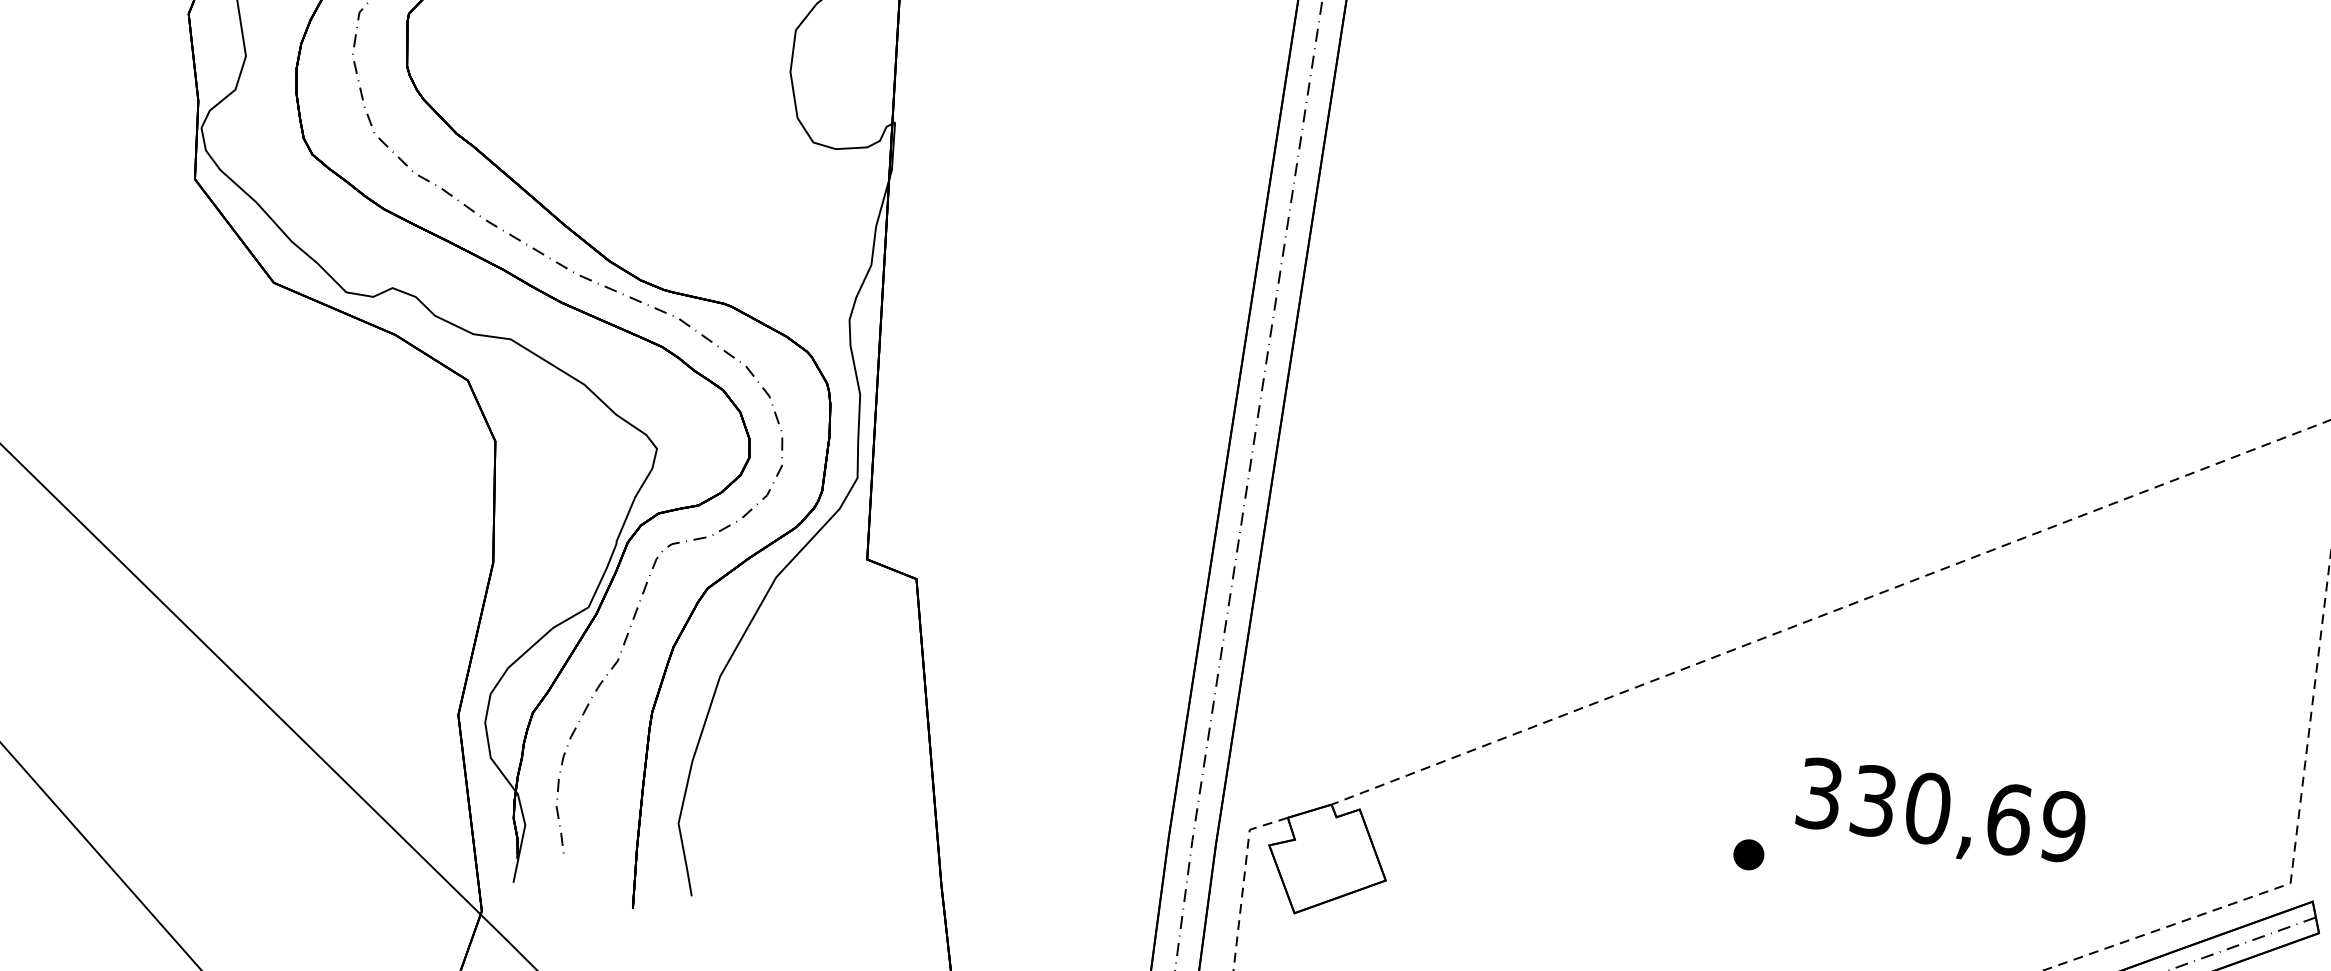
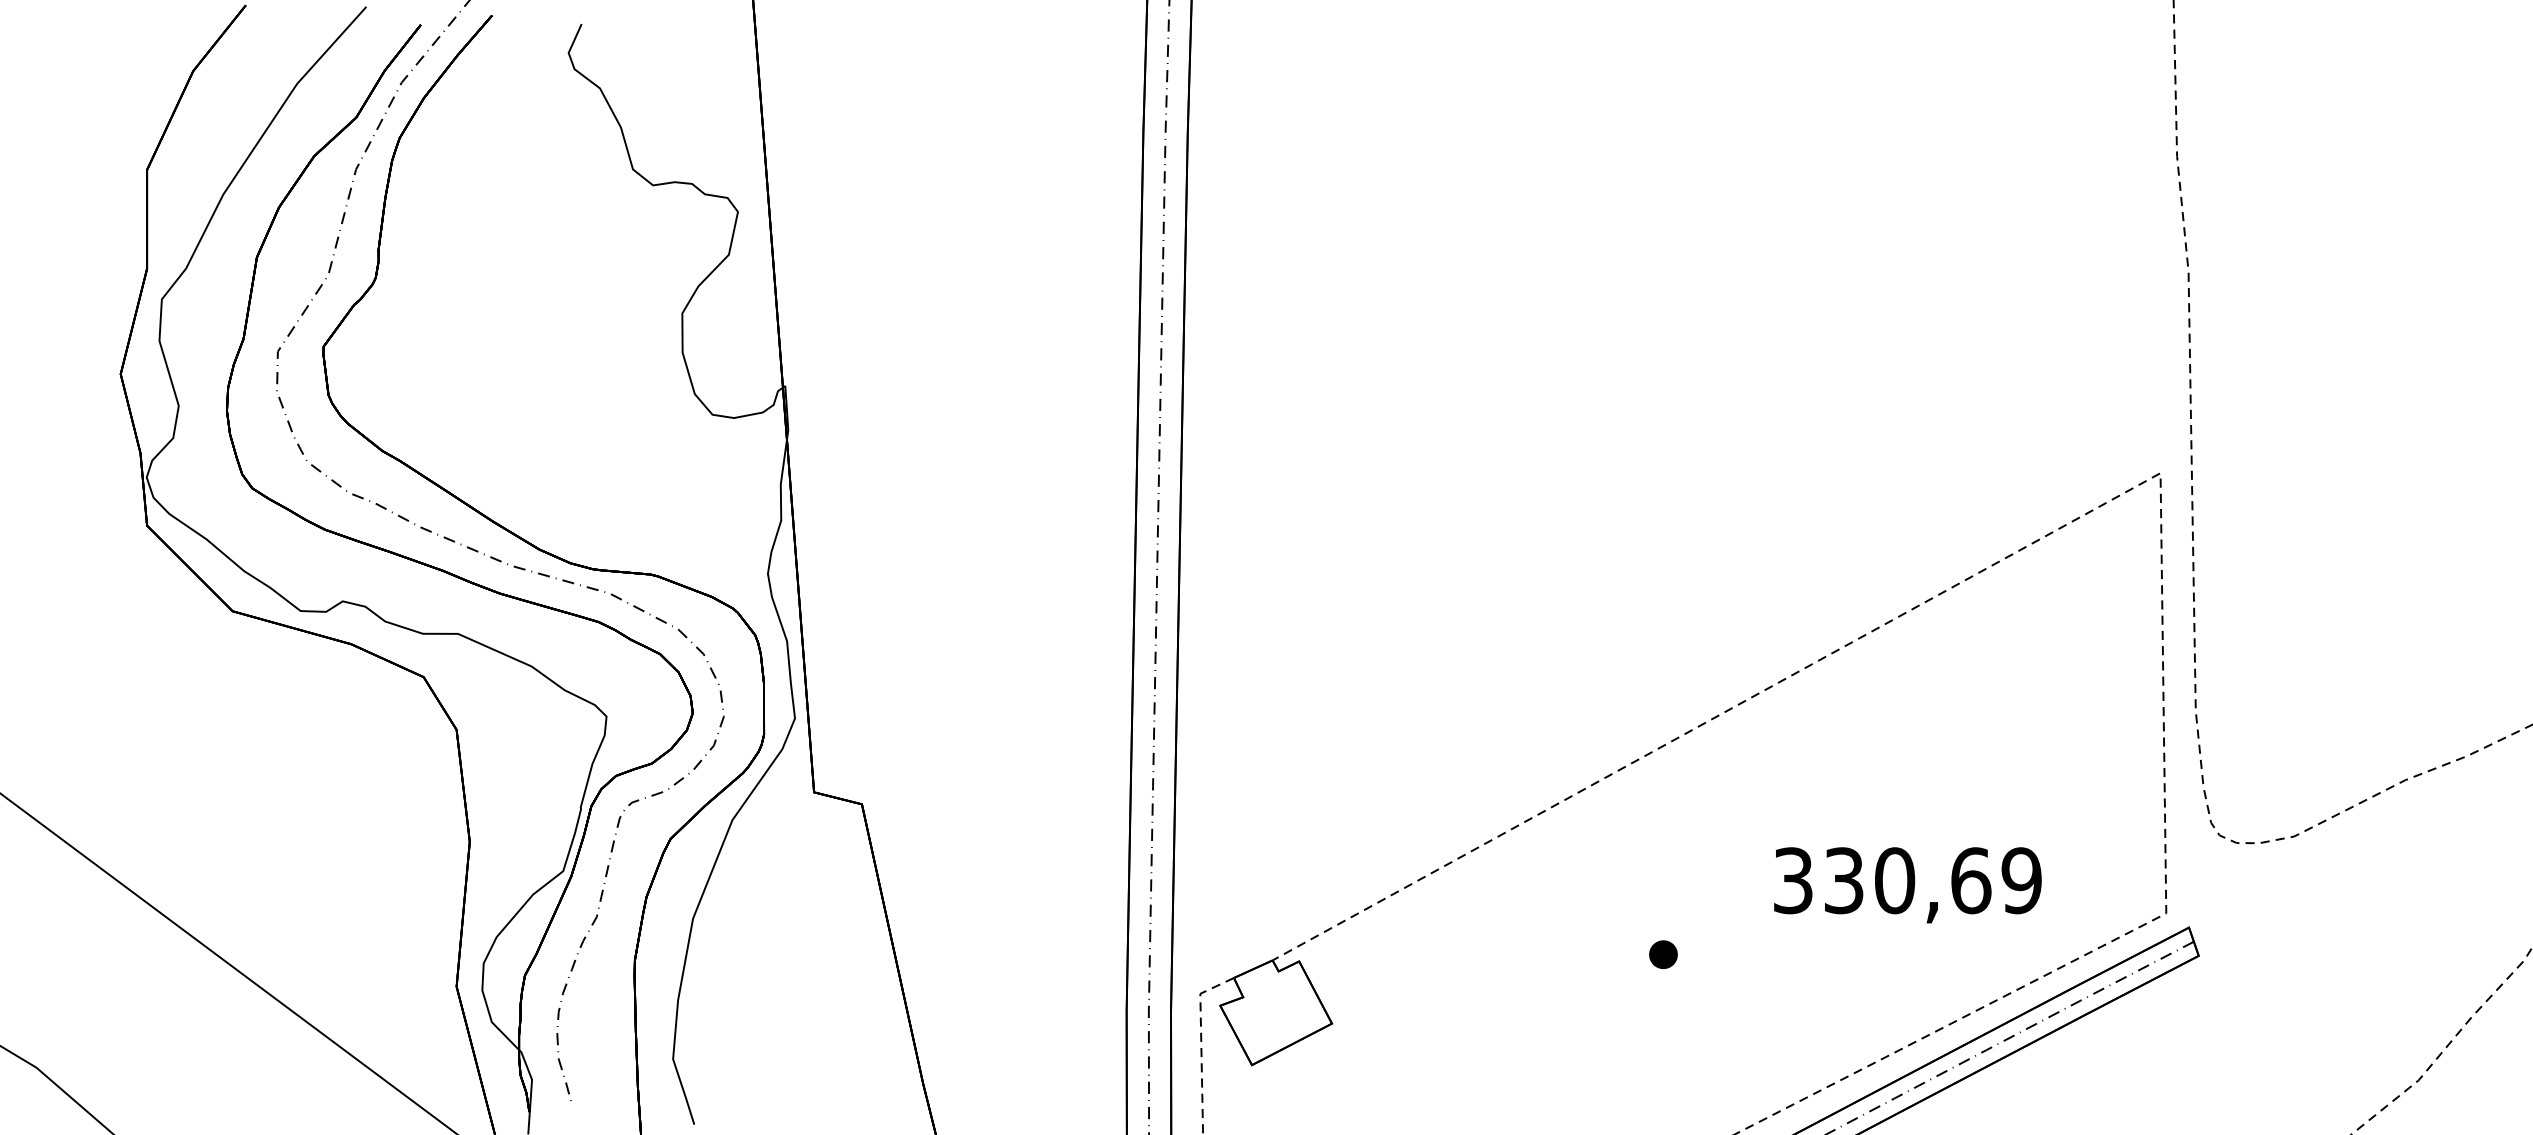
text: (1940, 815) -> (1907, 885), moved

